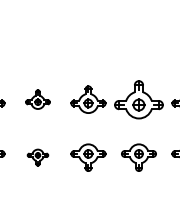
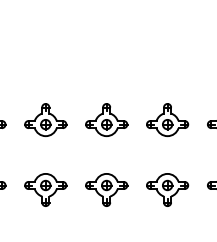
part: (37, 99) -> (45, 119), size x1.43
part: (138, 99) -> (167, 119), size x0.71
part: (37, 157) -> (45, 189), size x1.67

